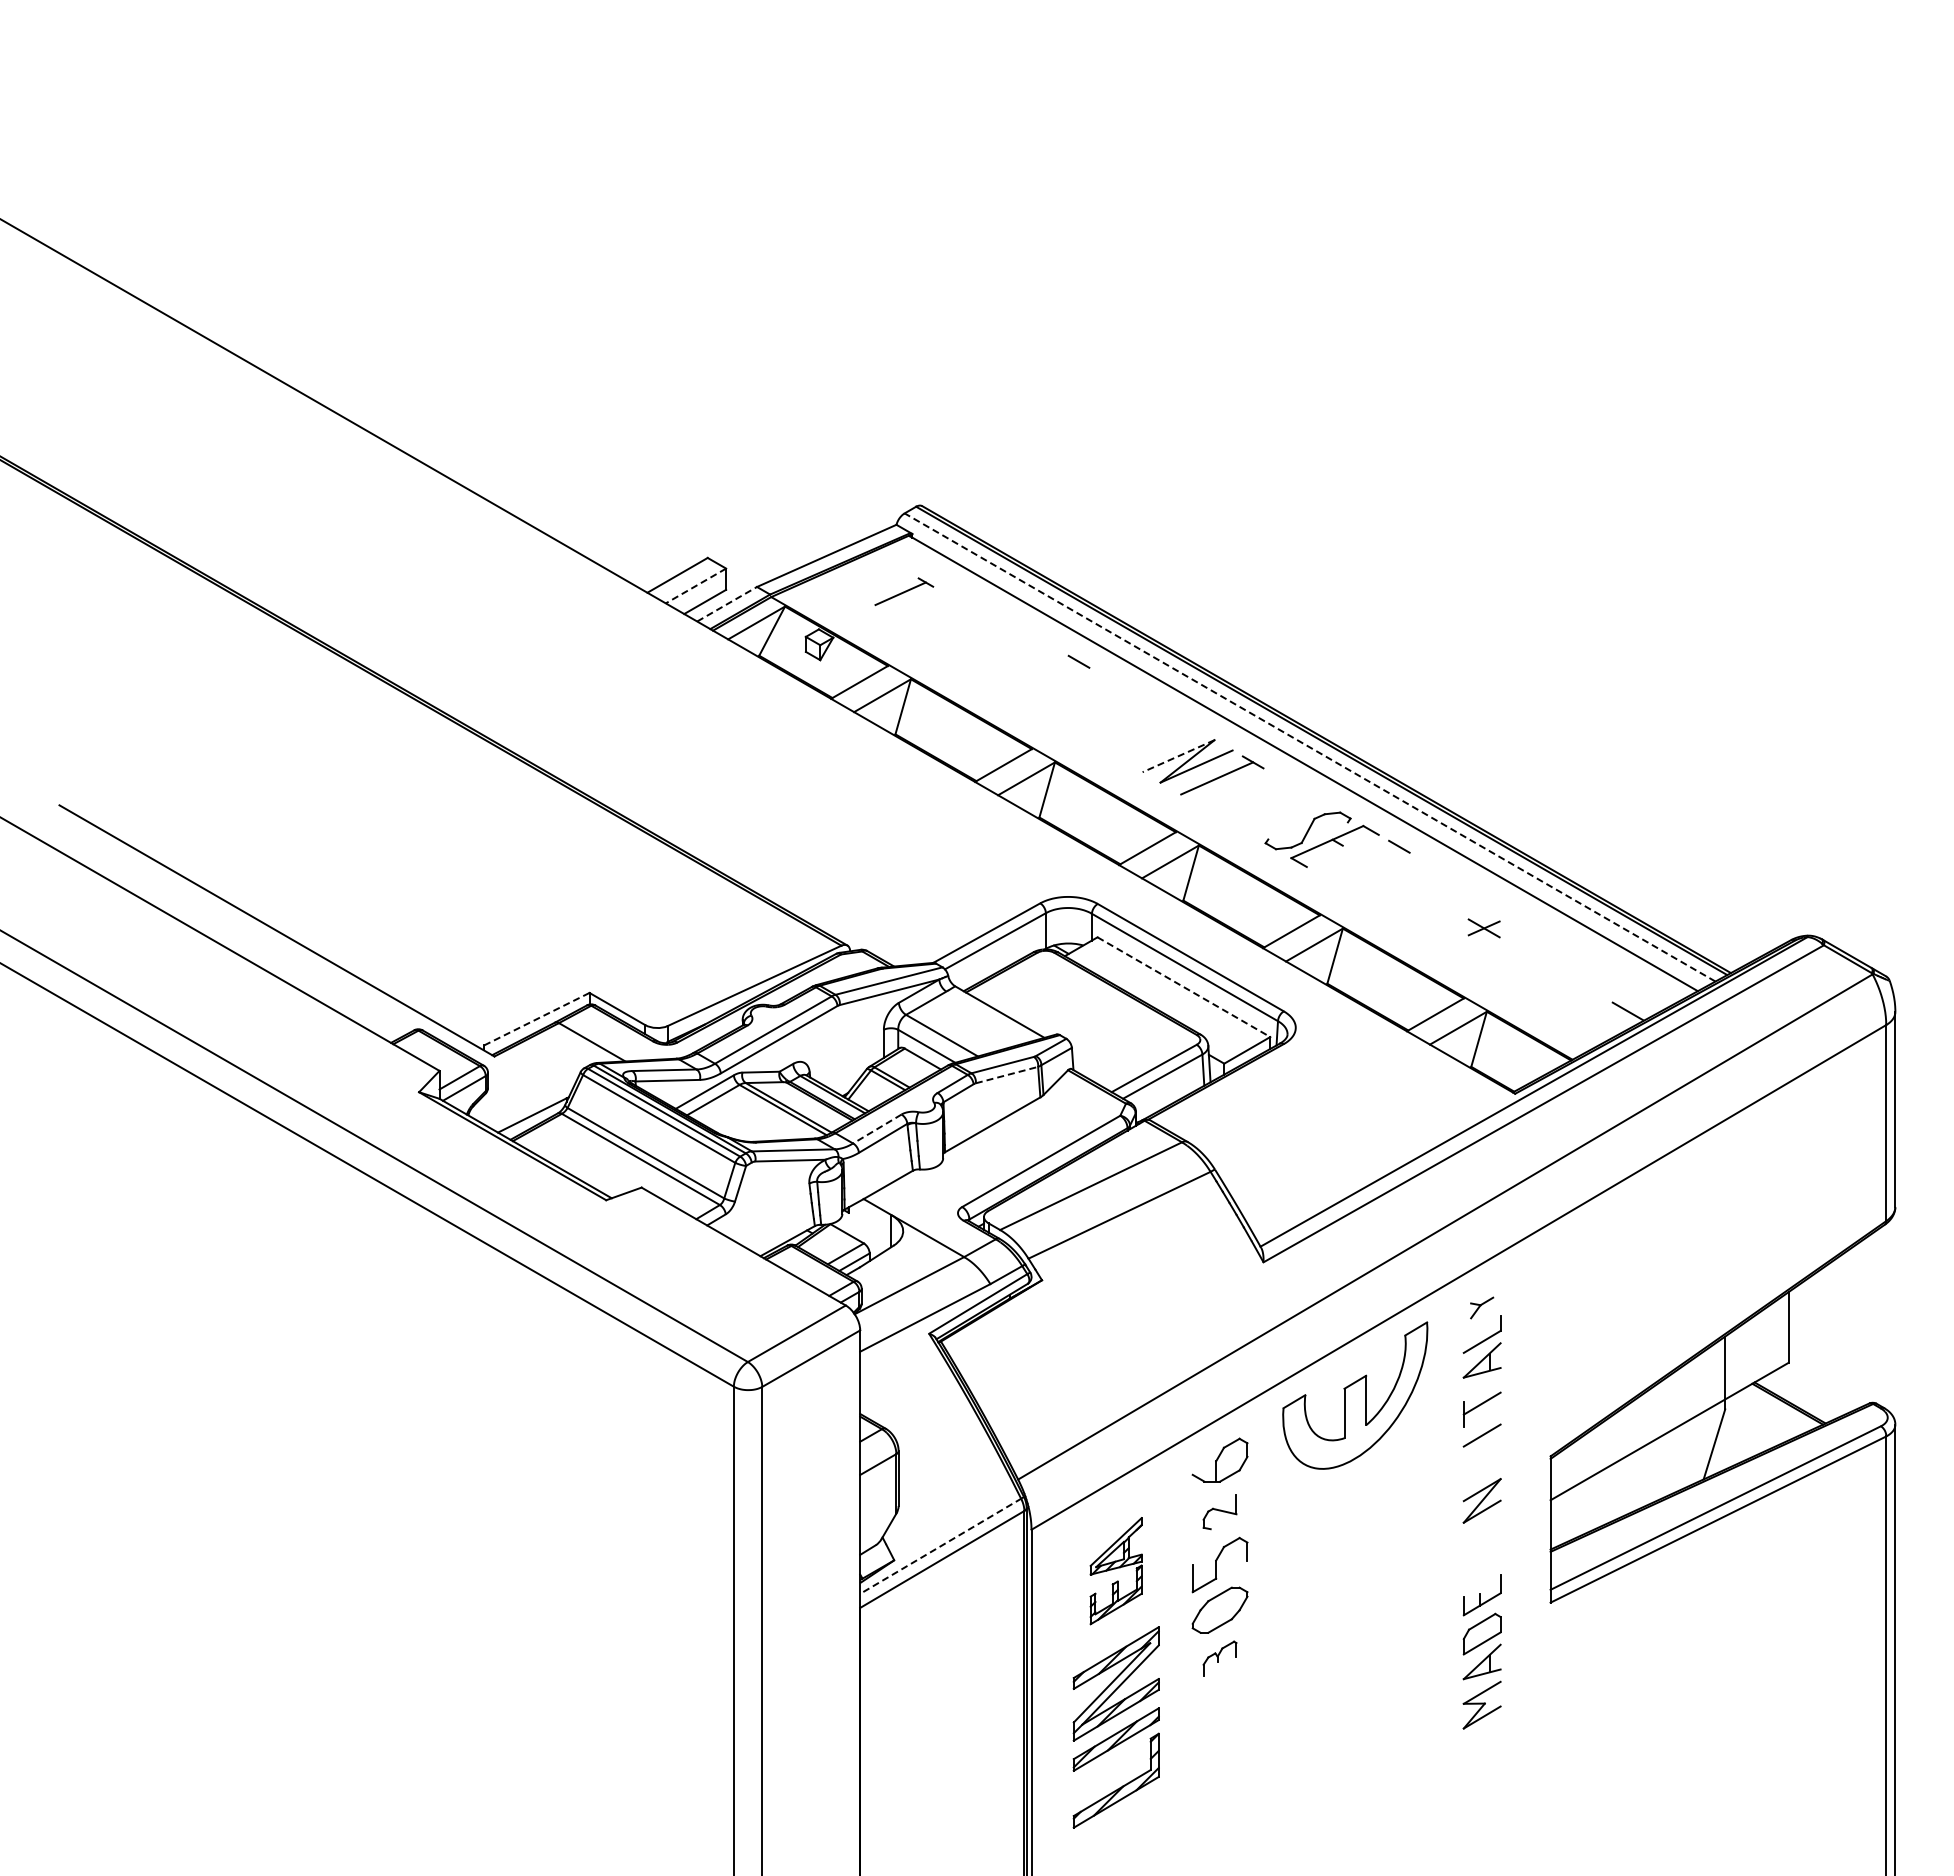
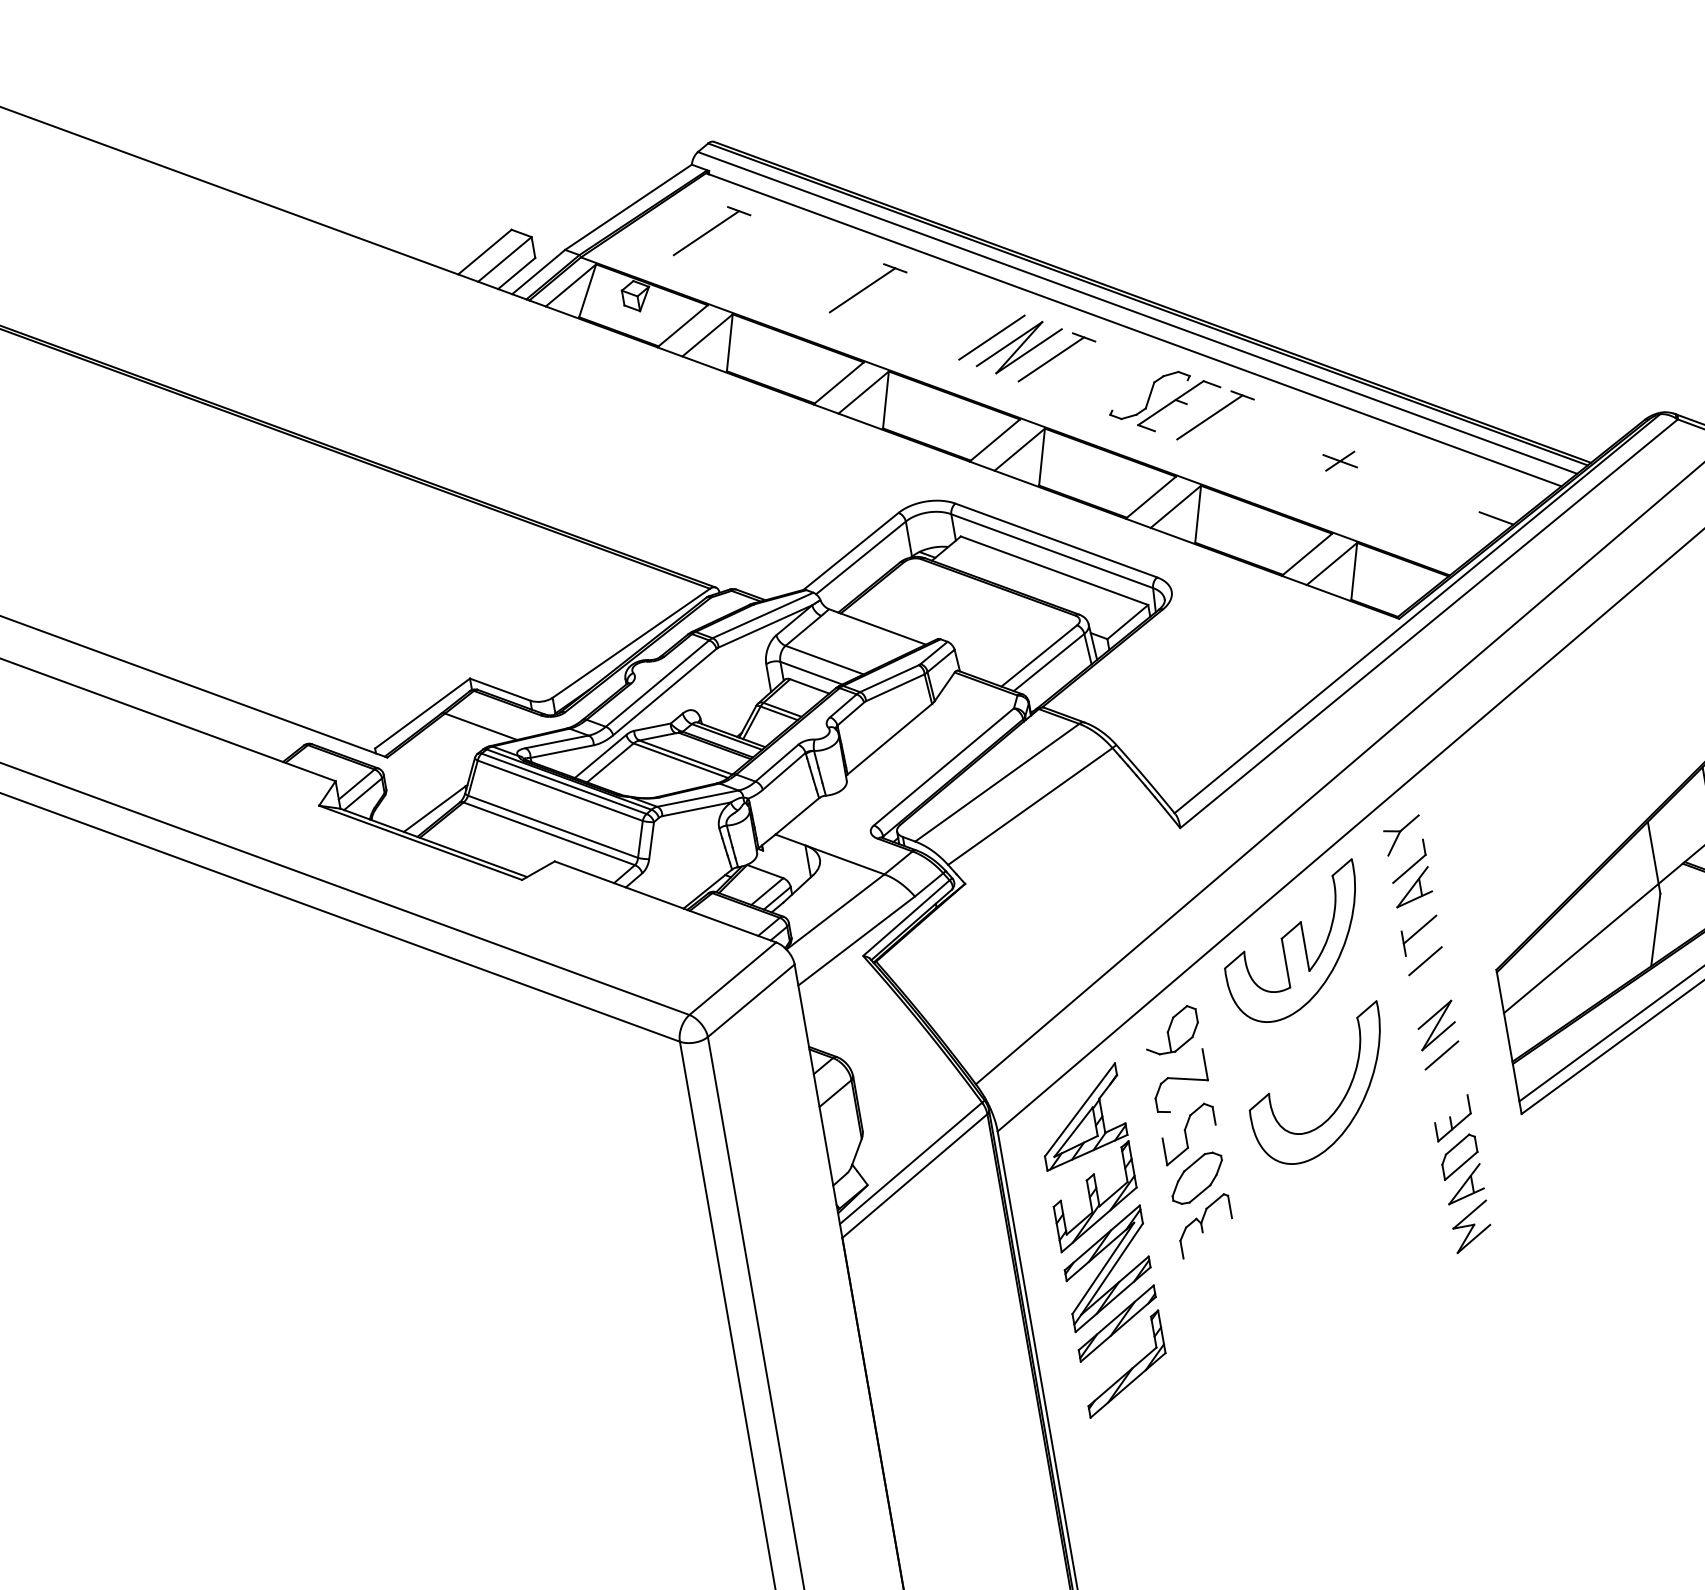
line: (695, 585) -> (504, 259), dashed -> solid
part: (904, 591) -> (711, 229), size x1.43
line: (727, 604) -> (539, 272), dashed -> solid
line: (1043, 677) -> (862, 289), added
line: (1162, 746) -> (992, 337), added
line: (1309, 747) -> (1137, 313), dashed -> solid
line: (1178, 756) -> (1009, 344), dashed -> solid
line: (1363, 862) -> (1210, 417), added
line: (1183, 987) -> (1054, 571), dashed -> solid
line: (536, 1019) -> (422, 713), dashed -> solid
line: (1007, 1074) -> (895, 687), dashed -> solid
line: (876, 1129) -> (776, 763), dashed -> solid
part: (1481, 1307) -> (1402, 835), size x1.67
part: (1219, 1512) -> (1179, 1082), size x1.67
line: (1481, 1531) -> (1441, 1055), added
line: (941, 1546) -> (911, 1163), dashed -> solid
part: (1375, 1558) -> (1341, 1100), added
part: (1115, 1570) -> (1087, 1157), size x1.67
part: (1219, 1658) -> (1205, 1225), size x1.67

